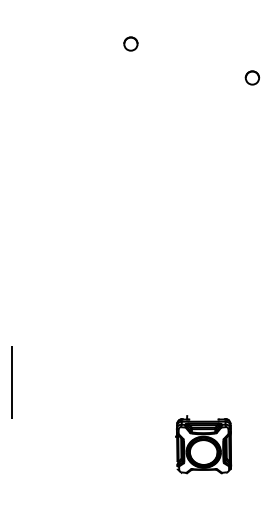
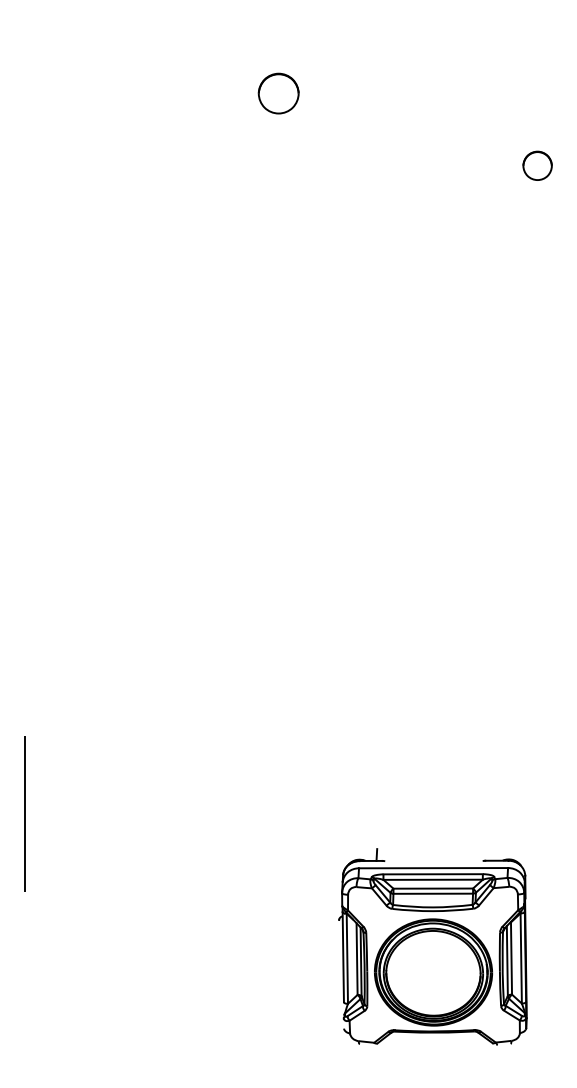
part: (130, 43) -> (277, 92), size x1.4
part: (203, 444) -> (433, 946), size x1.6

